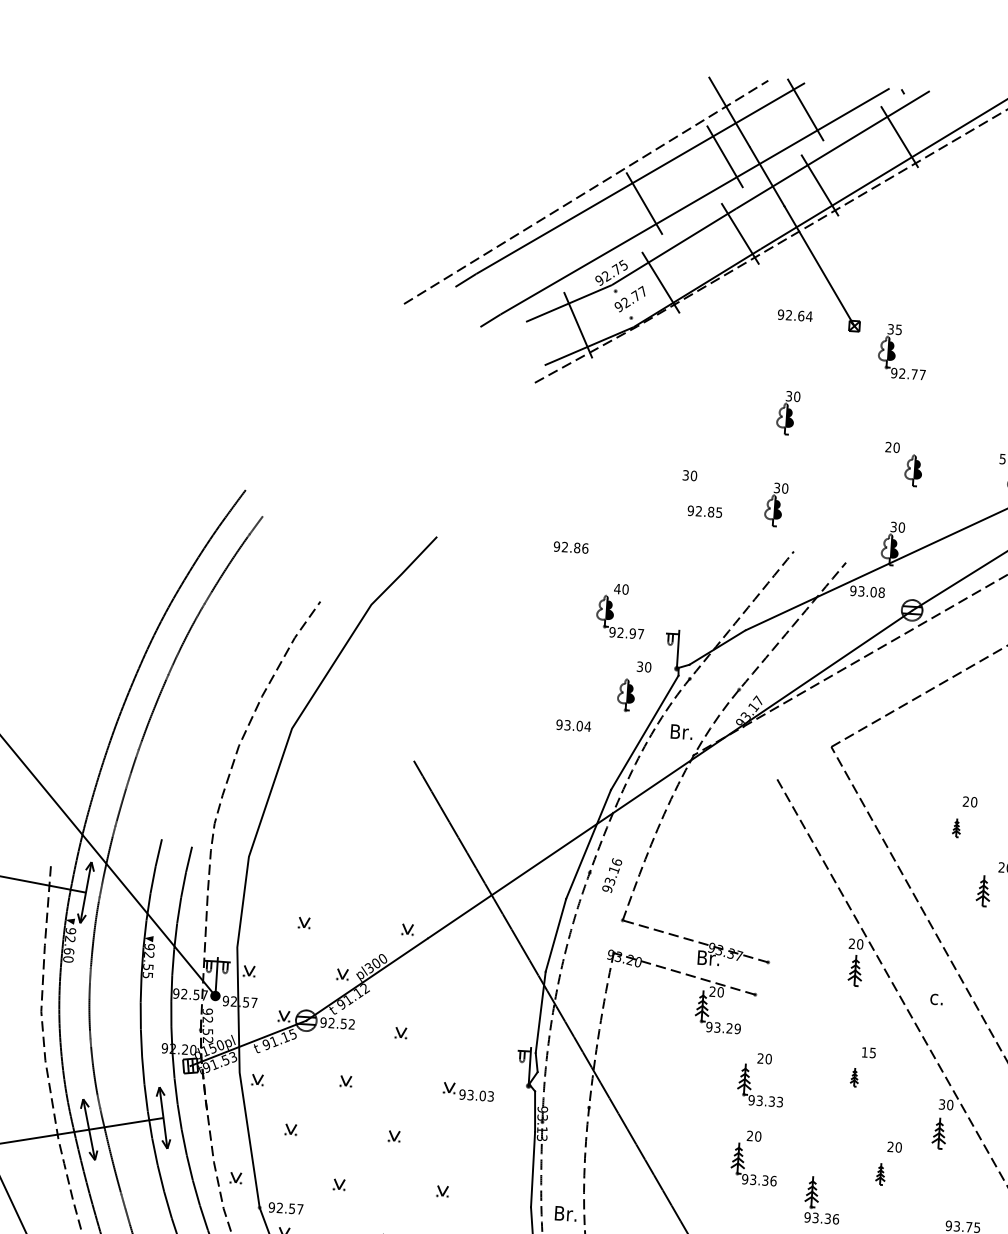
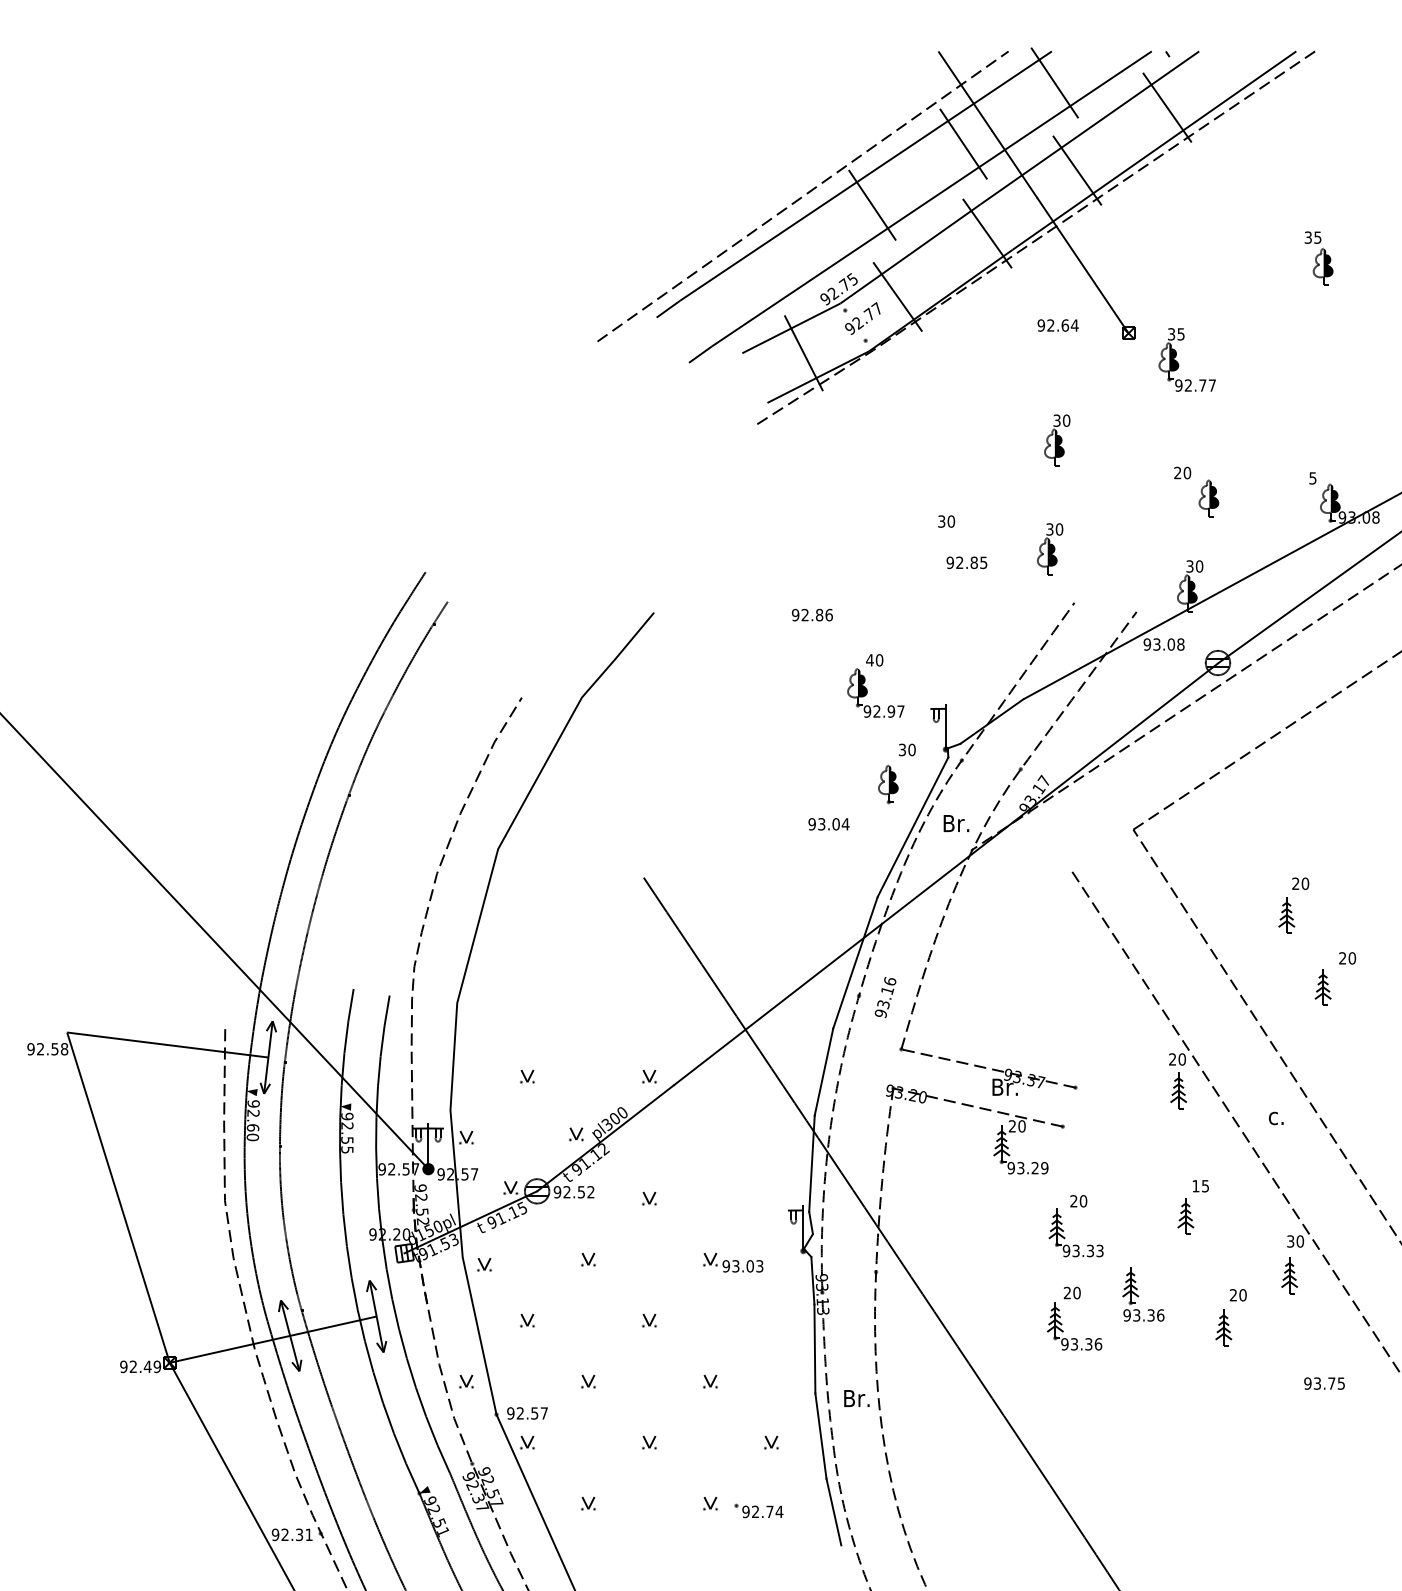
part: (956, 828) -> (1286, 915), size x1.67
part: (854, 1077) -> (1185, 1216), size x1.67
part: (880, 1173) -> (1223, 1327), size x1.43
part: (822, 1200) -> (1143, 1294), moved

